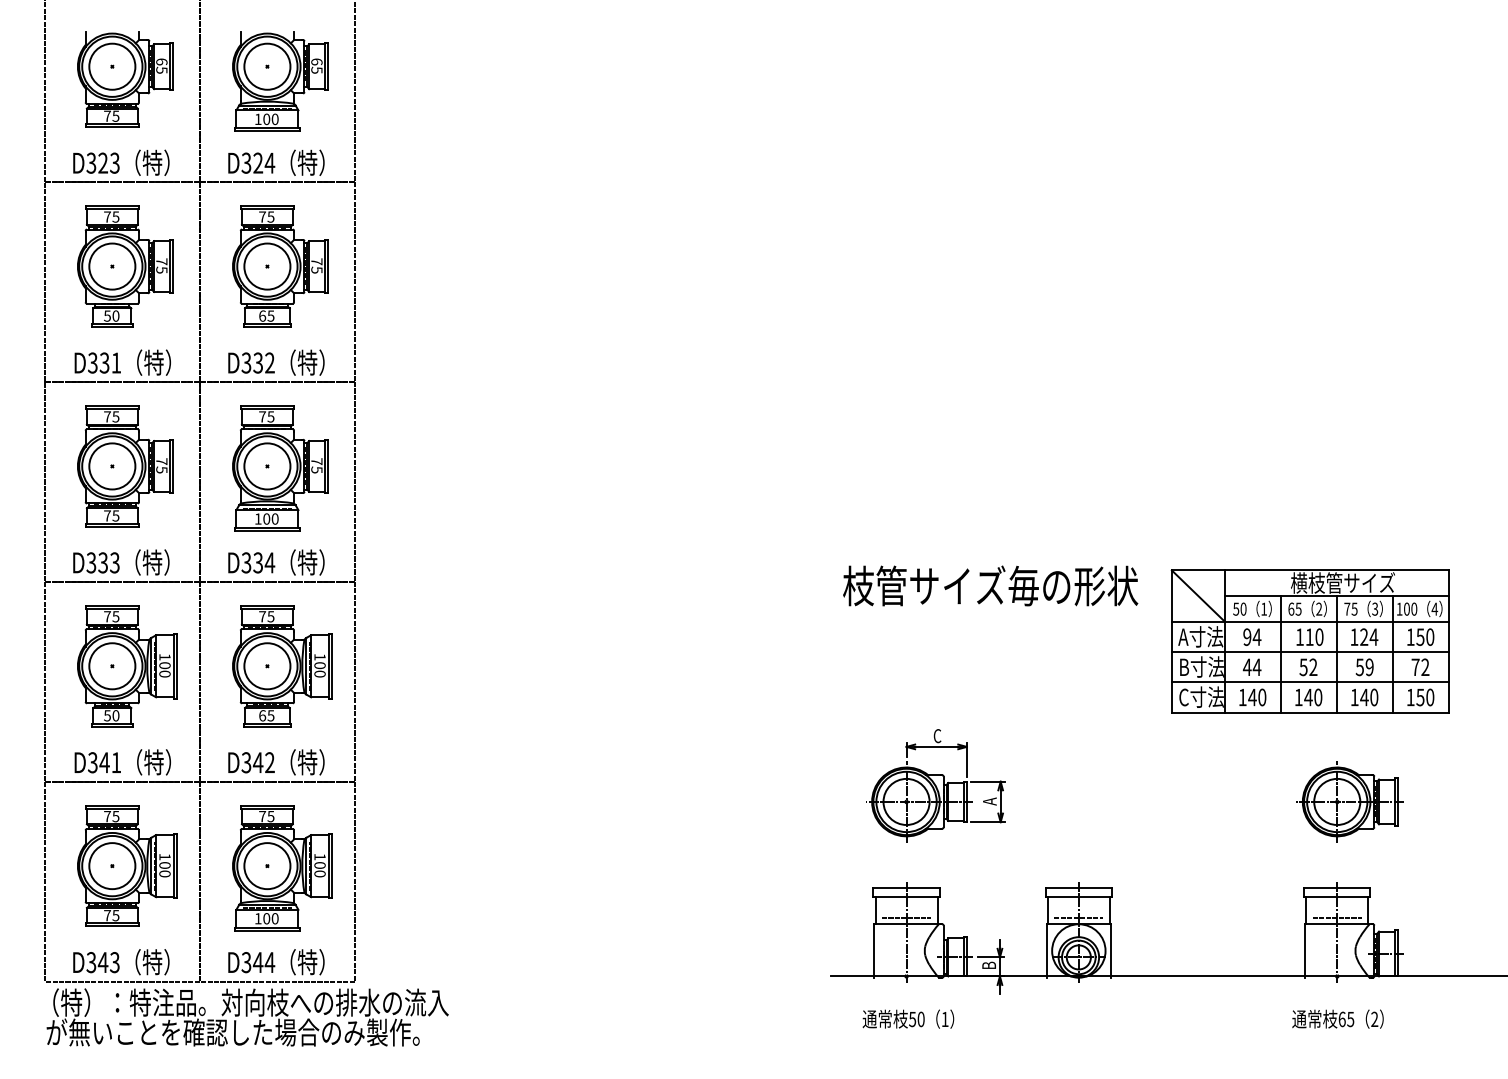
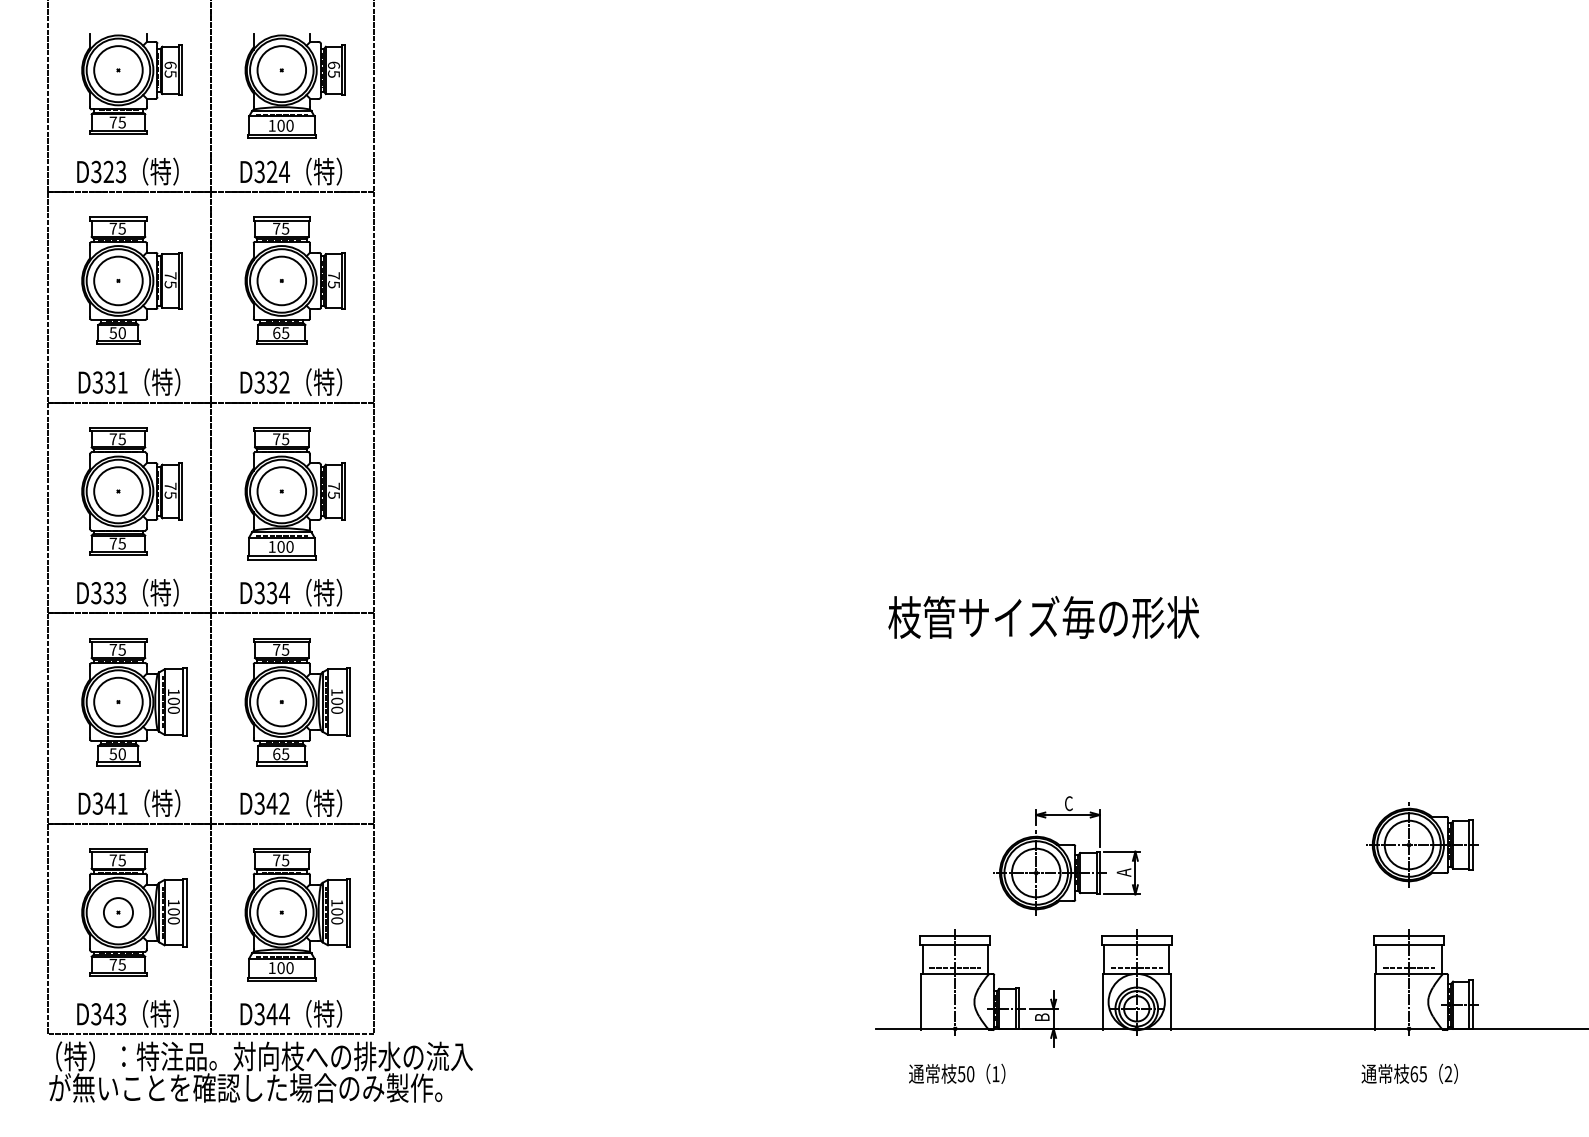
part: (1310, 641) -> (1380, 675), removed
part: (935, 785) -> (1066, 855), moved
circle: (112, 865) -> (118, 912), size x0.6

